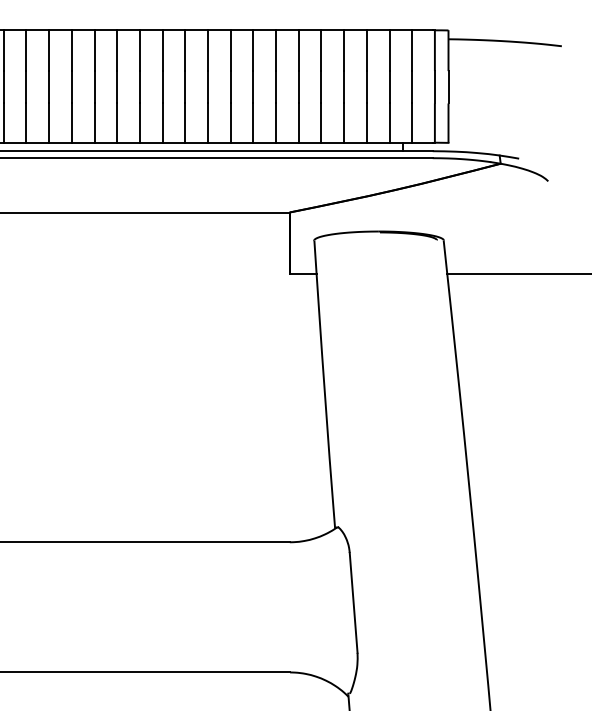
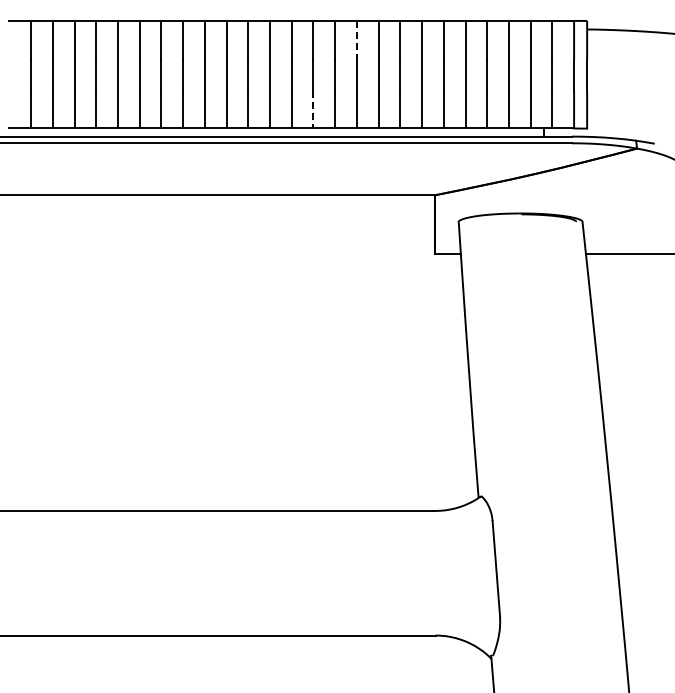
line: (207, 50) -> (356, 40), solid -> dashed
line: (162, 122) -> (313, 109), solid -> dashed

